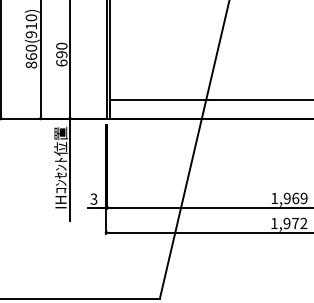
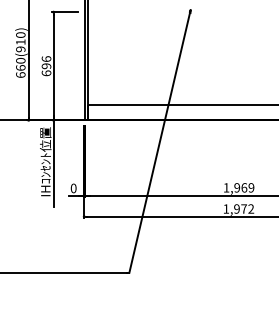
text: (60, 45) -> (45, 58), 690 -> 696
text: (31, 64) -> (20, 74), 860(910) -> 660(910)
text: (93, 199) -> (73, 188), 3 -> 0

